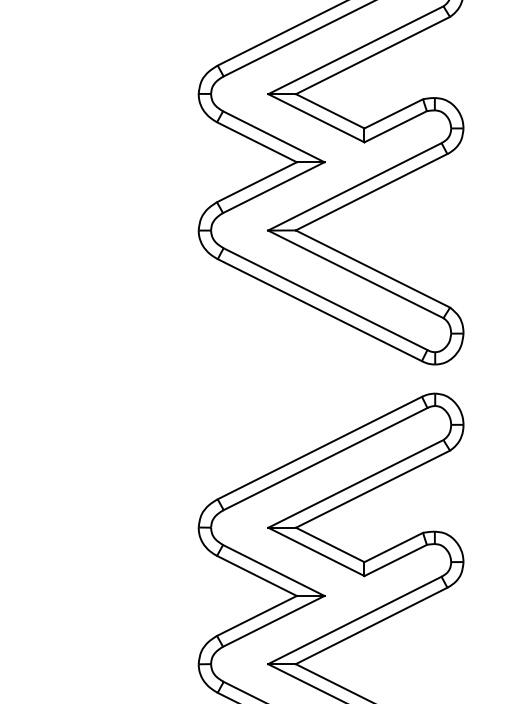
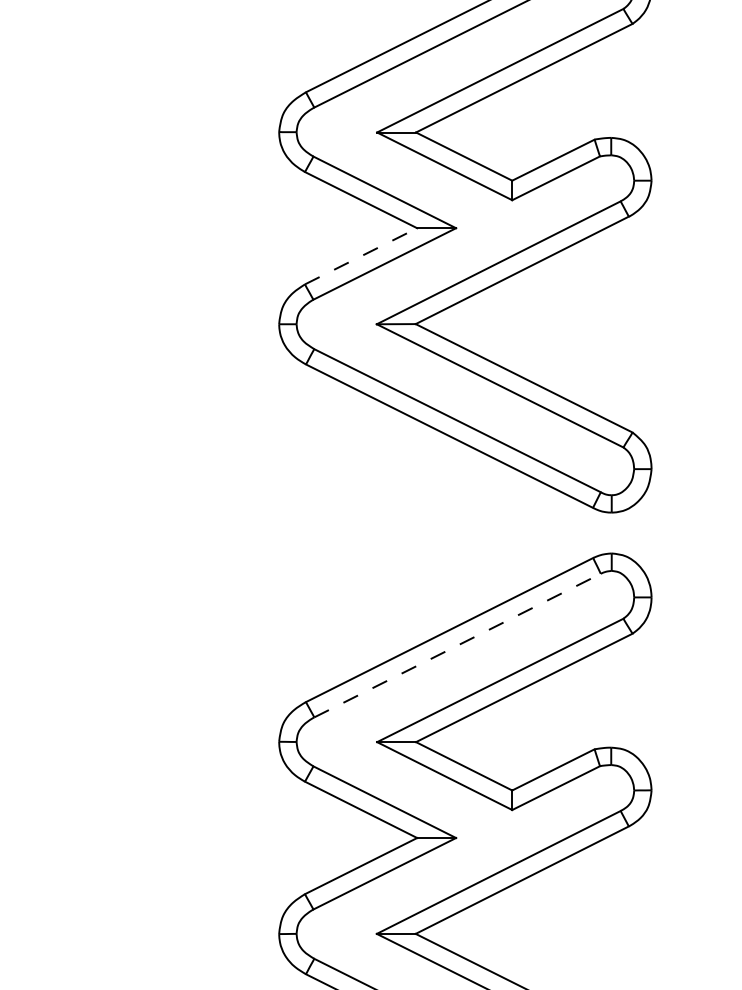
line: (256, 182) -> (360, 256), solid -> dashed
line: (325, 459) -> (457, 646), solid -> dashed

